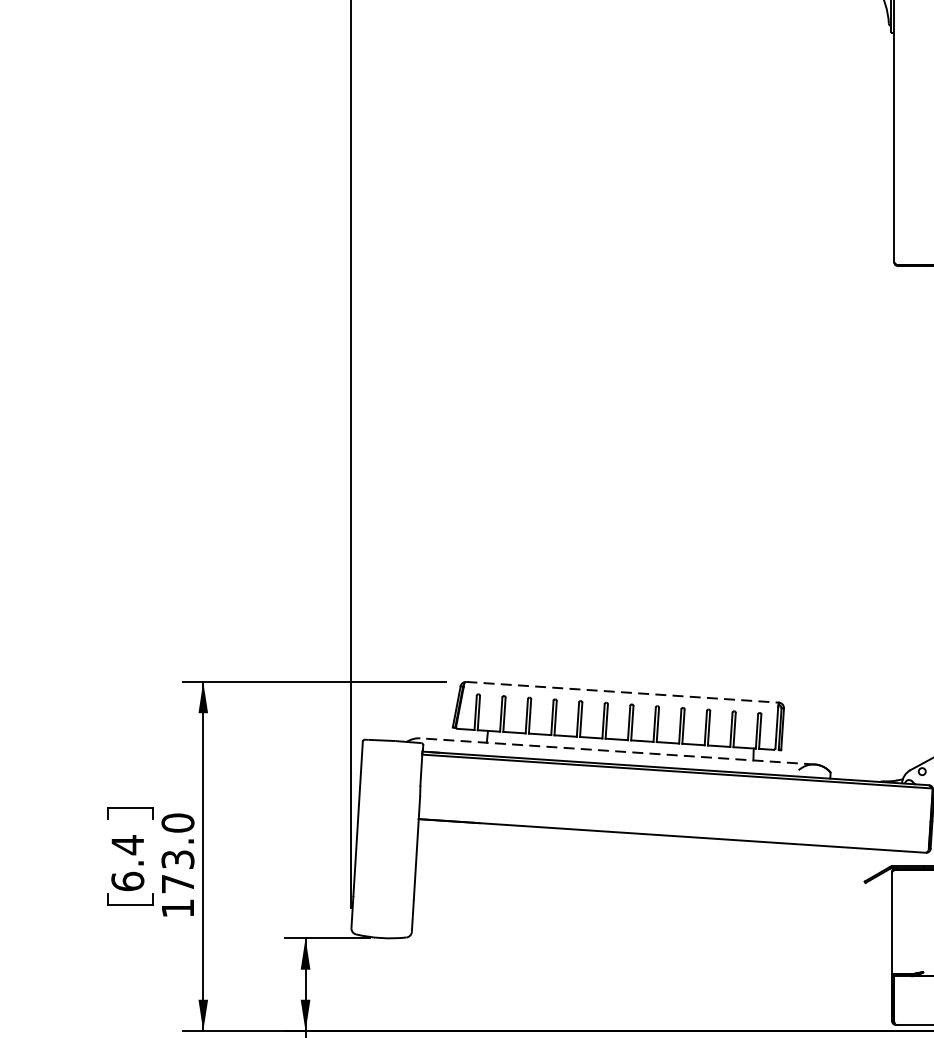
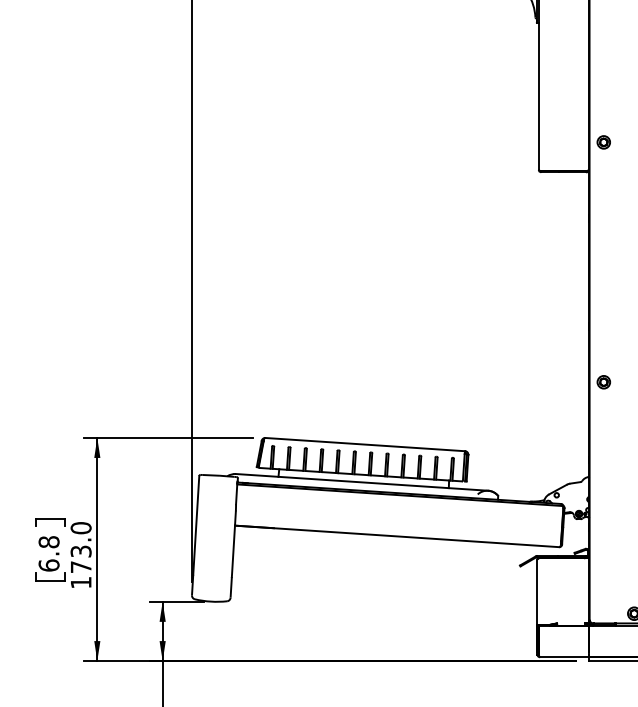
line: (622, 692) -> (365, 444), dashed -> solid
line: (616, 751) -> (361, 482), dashed -> solid
text: (126, 843) -> (48, 541), 6.4 -> 6.8

